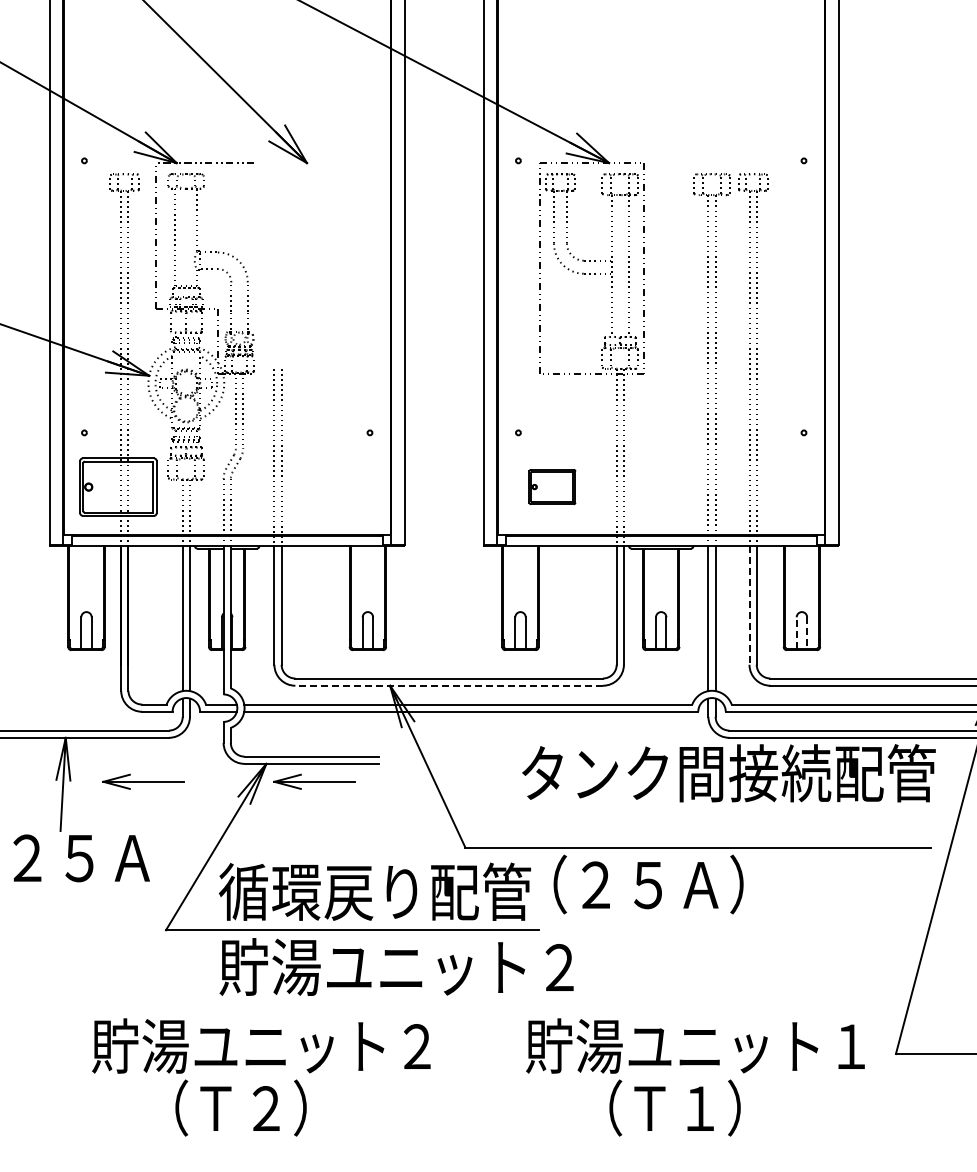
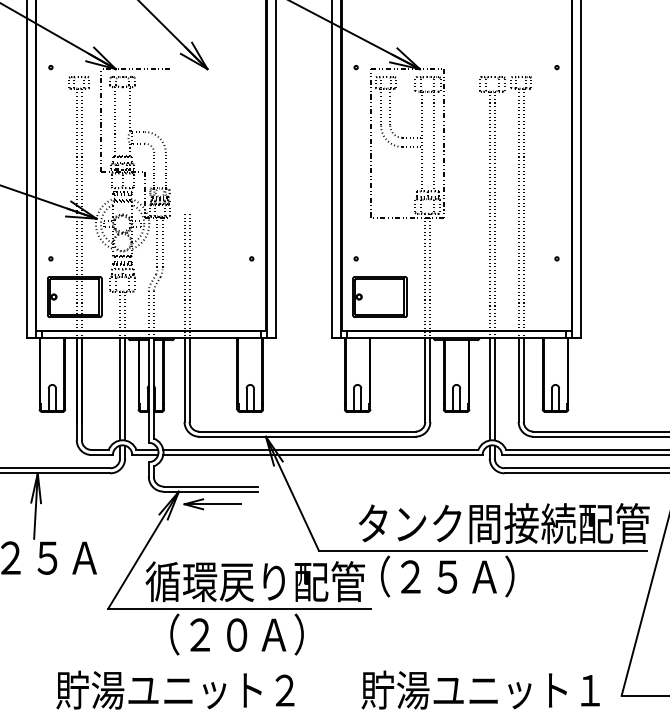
part: (552, 486) -> (380, 296), size x1.67
line: (749, 605) -> (518, 380), dashed -> solid
line: (796, 632) -> (551, 399), dashed -> solid
line: (807, 632) -> (559, 399), dashed -> solid
line: (449, 685) -> (307, 436), dashed -> solid
text: (728, 773) -> (503, 523), moved
part: (143, 781) -> (92, 504), removed
text: (396, 966) -> (270, 634), 貯湯ユニット２ -> （２０Ａ）

